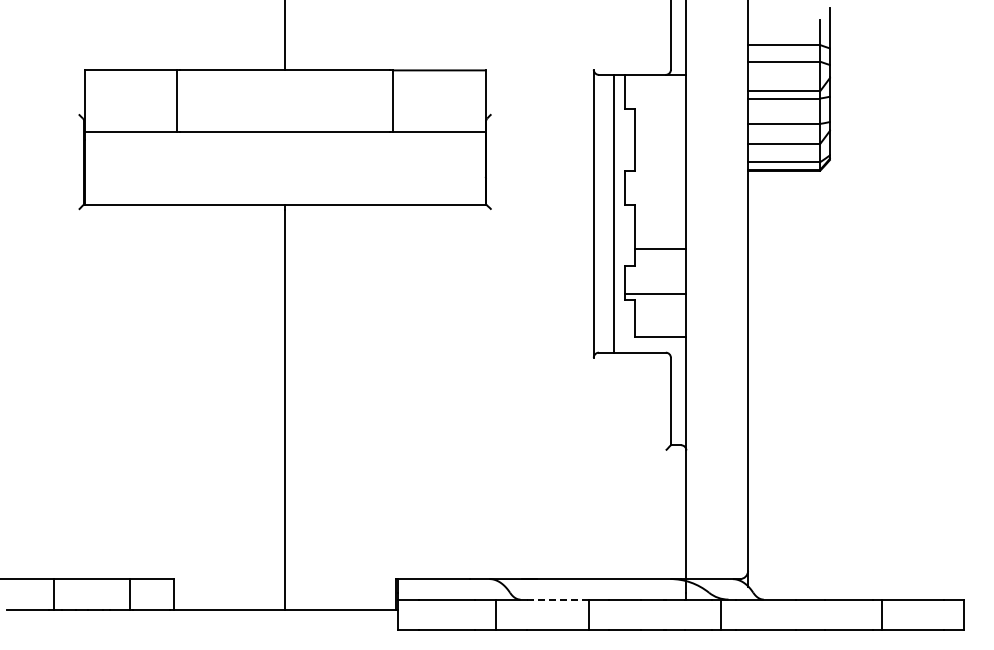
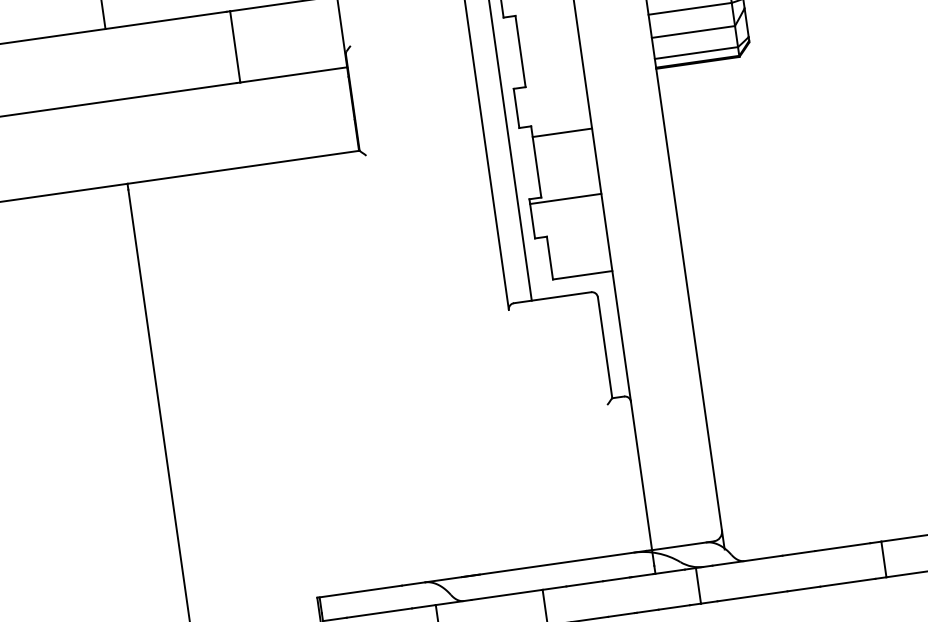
line: (660, 248) -> (562, 132), moved
line: (655, 294) -> (565, 199), moved
line: (557, 599) -> (506, 594), dashed -> solid

